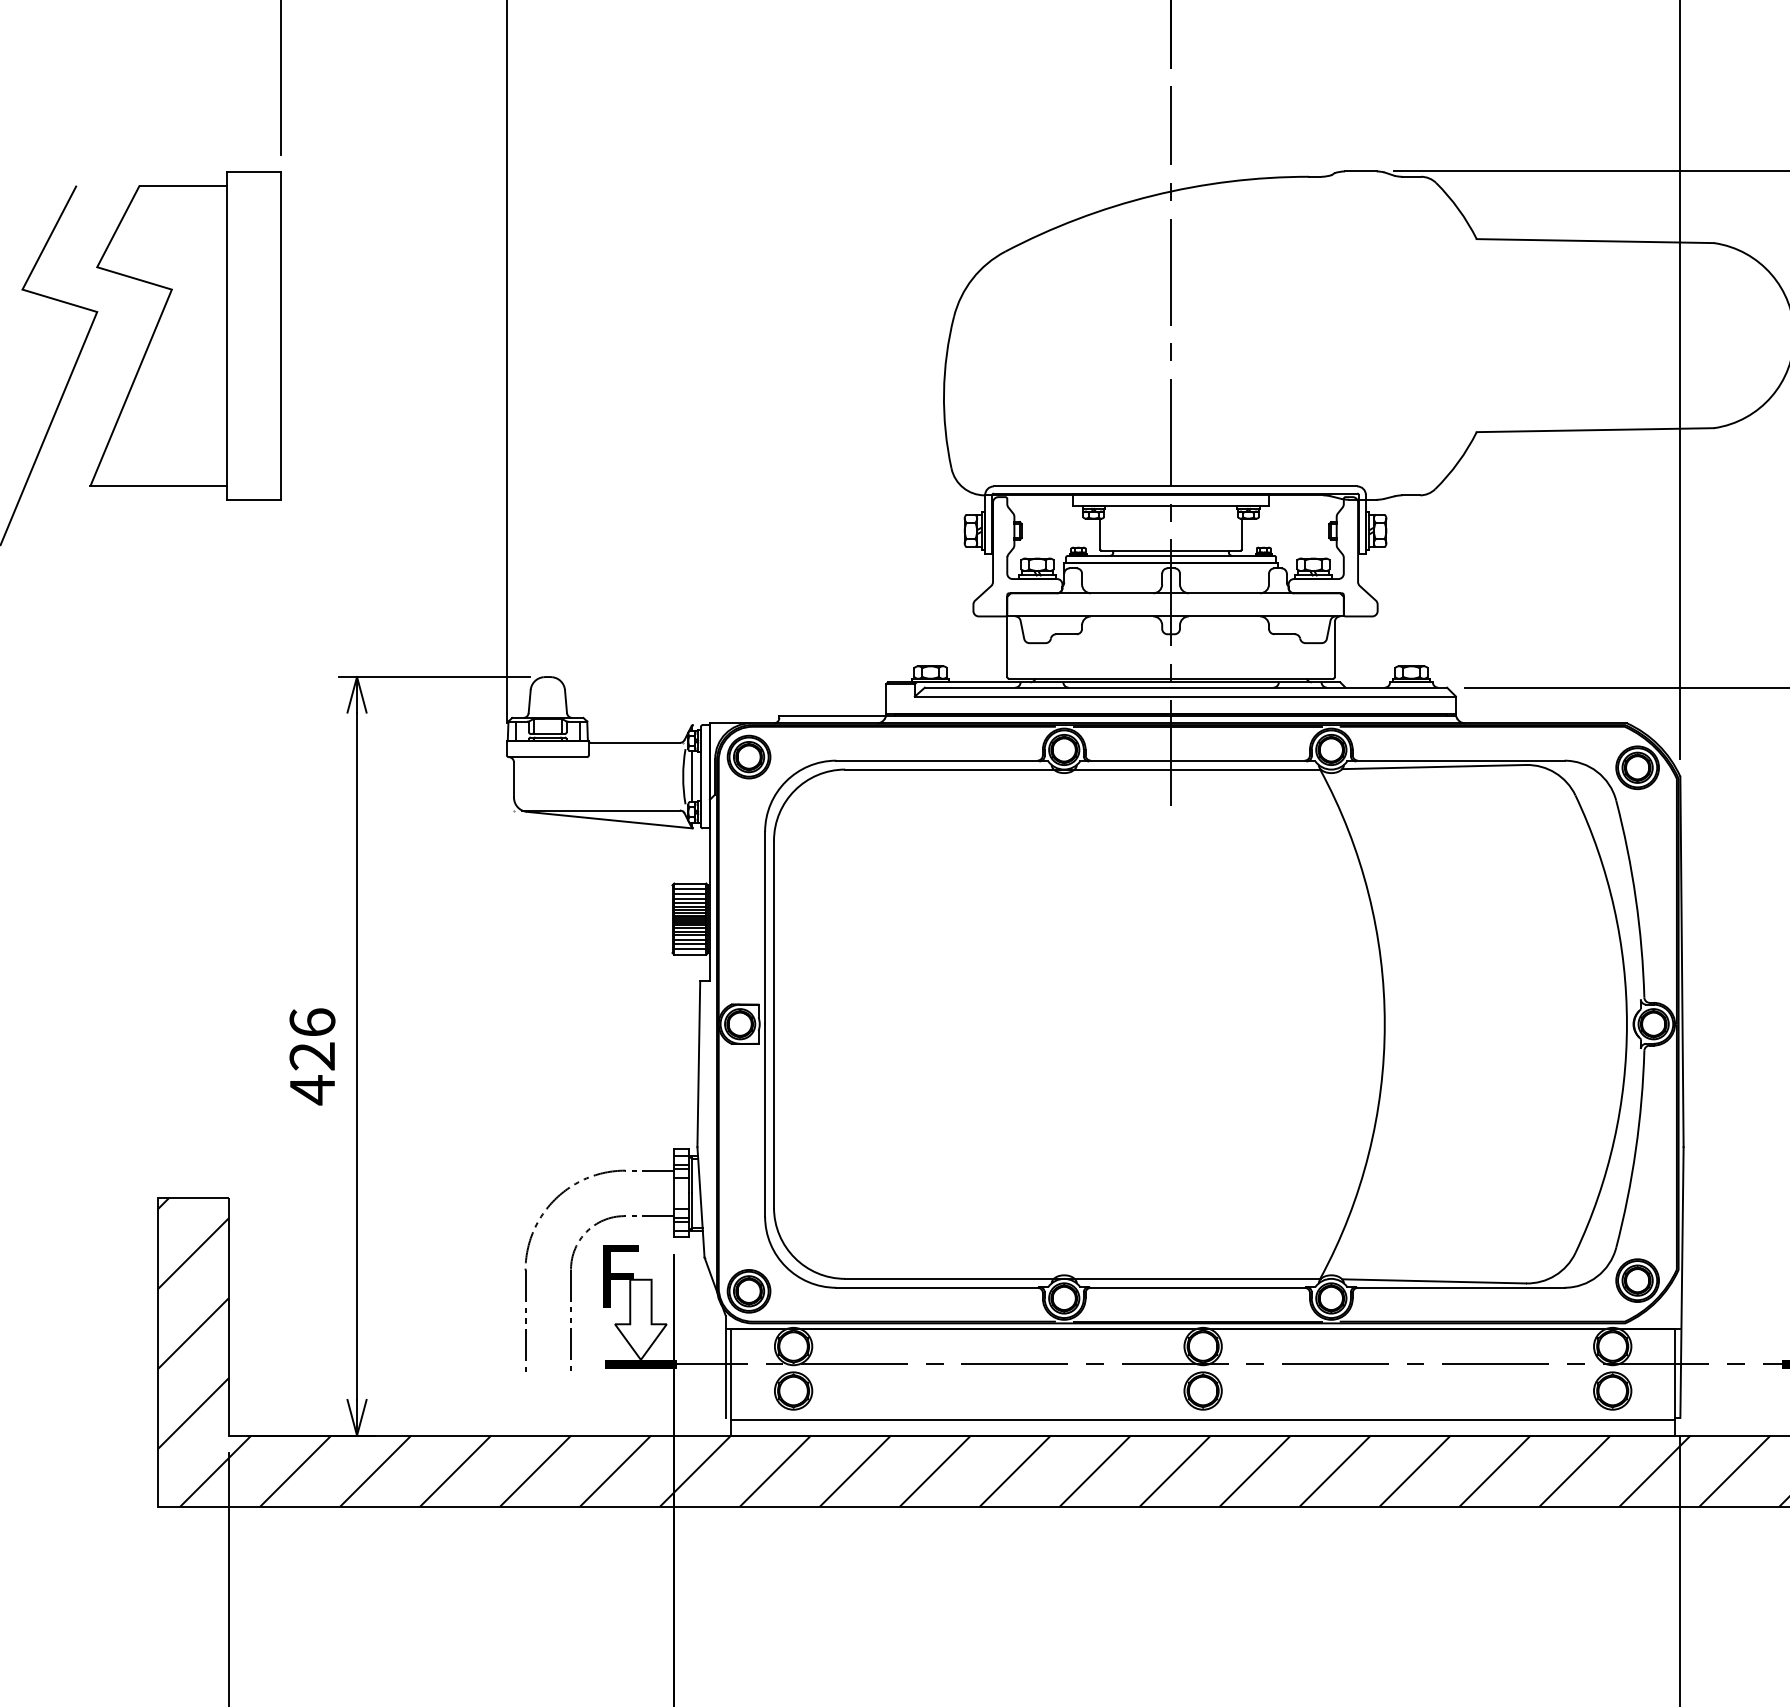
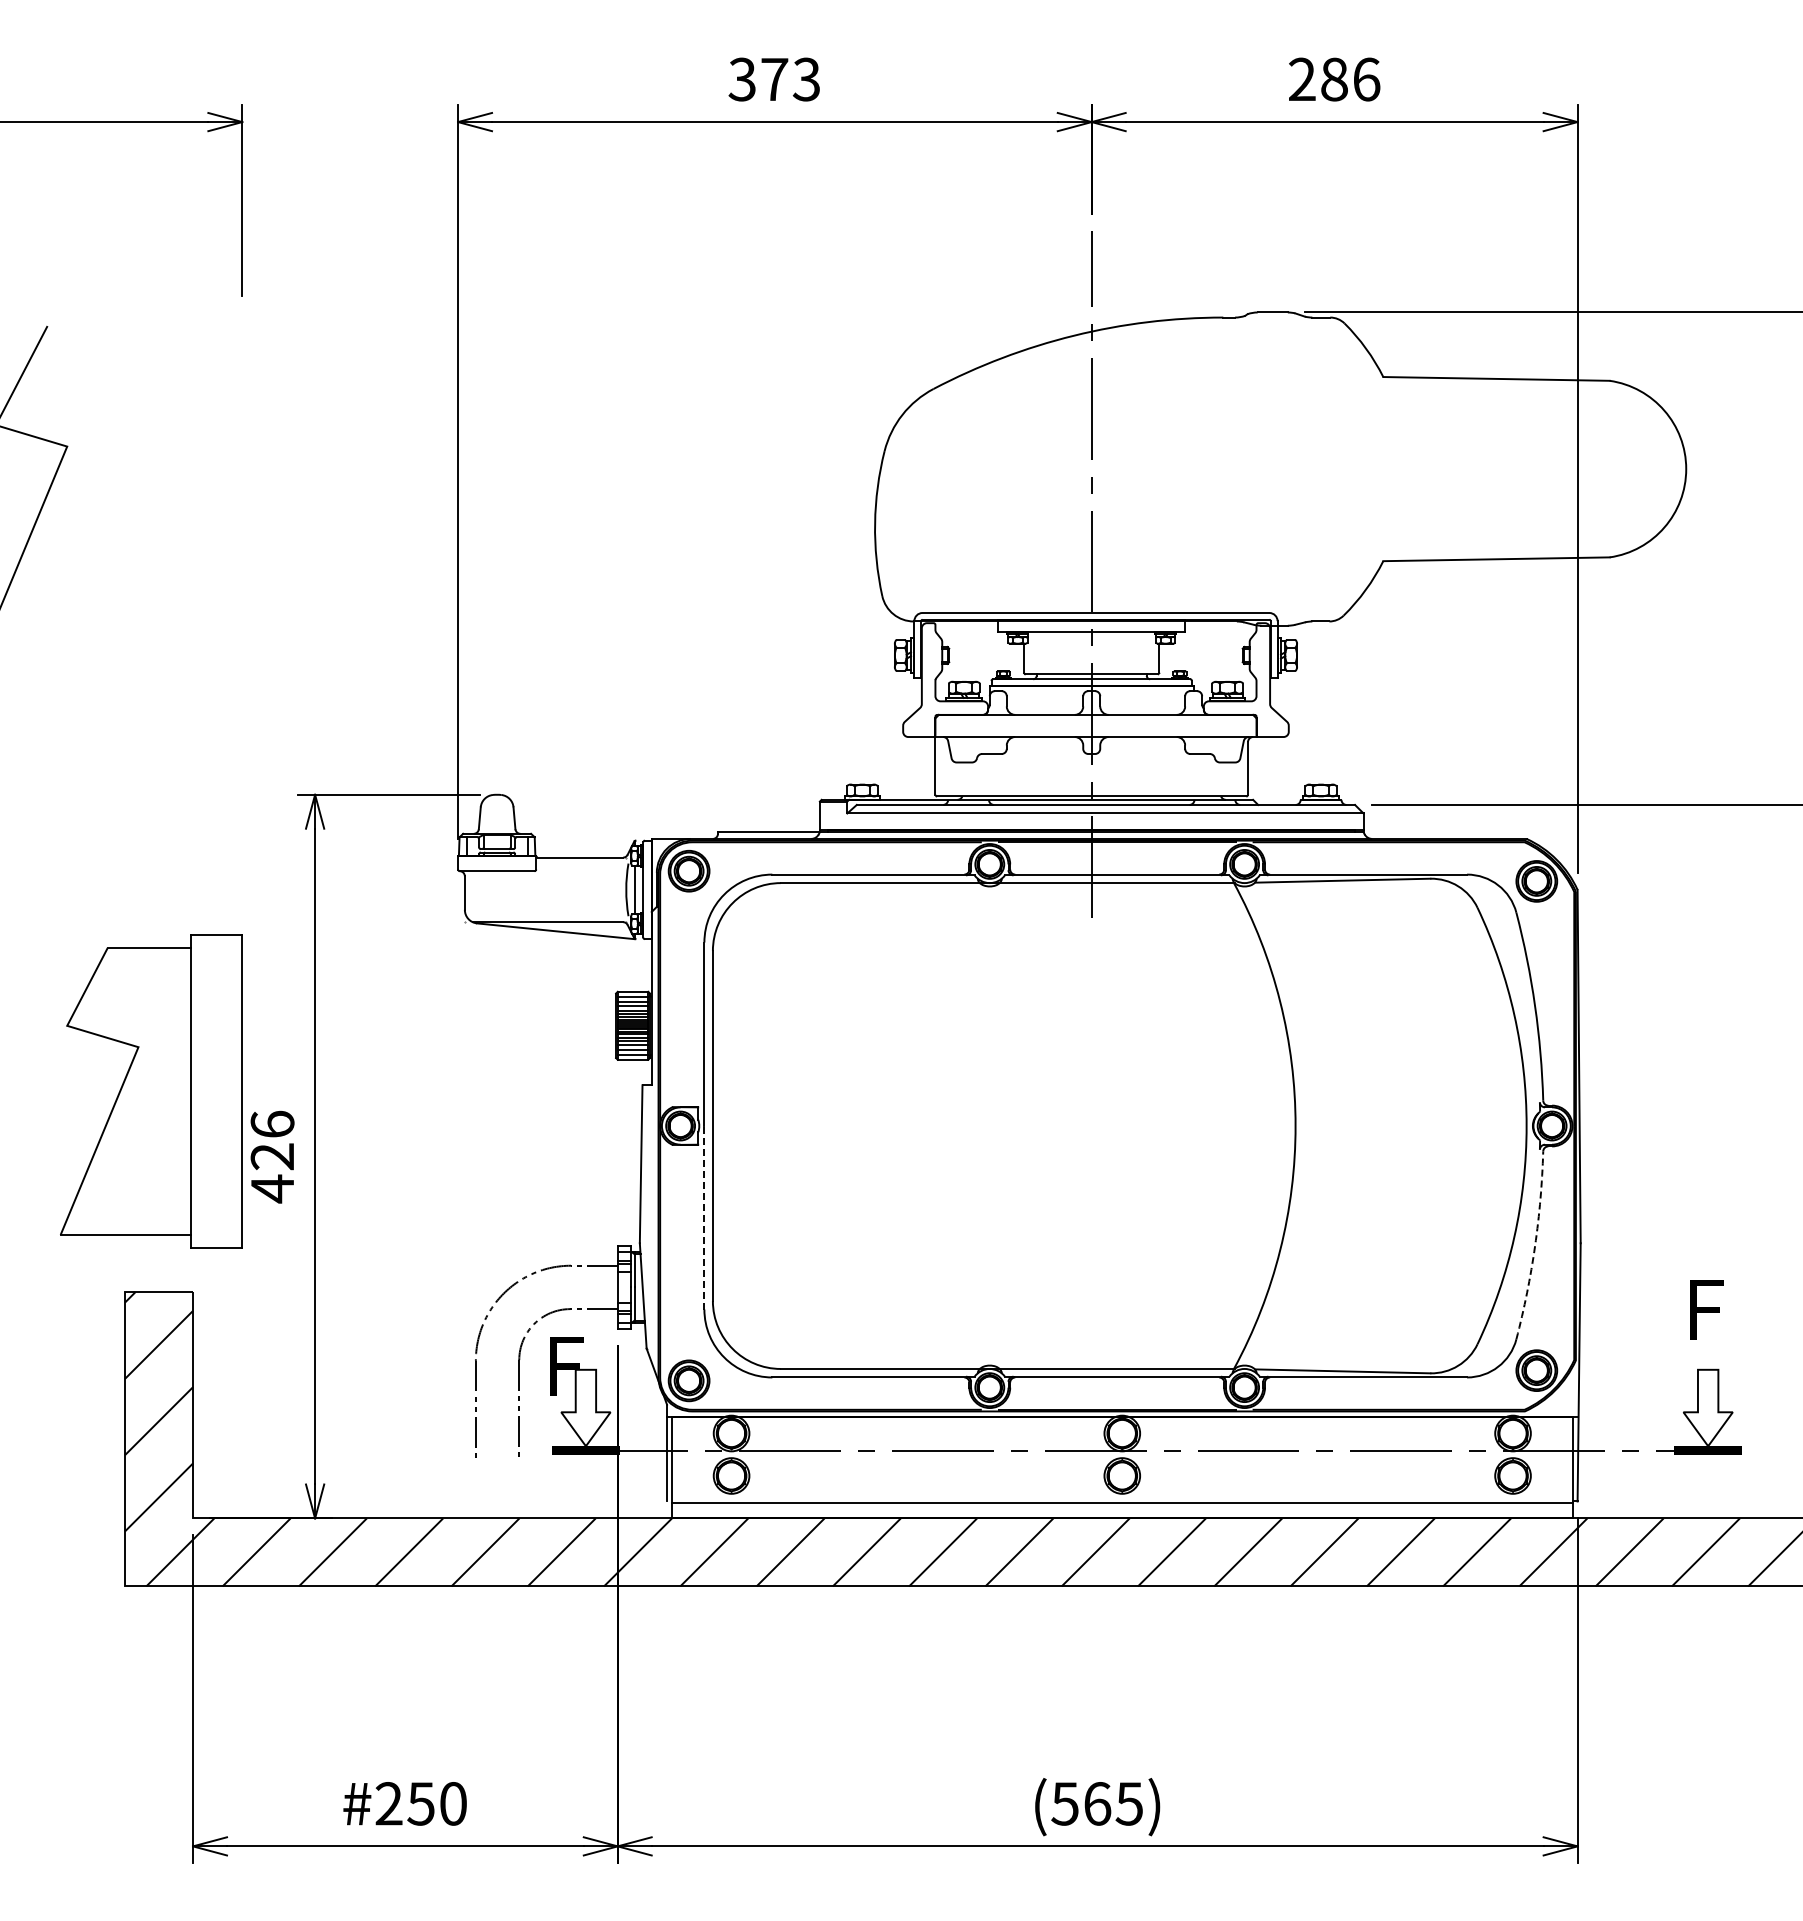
part: (185, 336) -> (151, 1091), moved
line: (765, 1120) -> (704, 1217), solid -> dashed
arc: (1636, 1150) -> (1535, 1246), solid -> dashed

